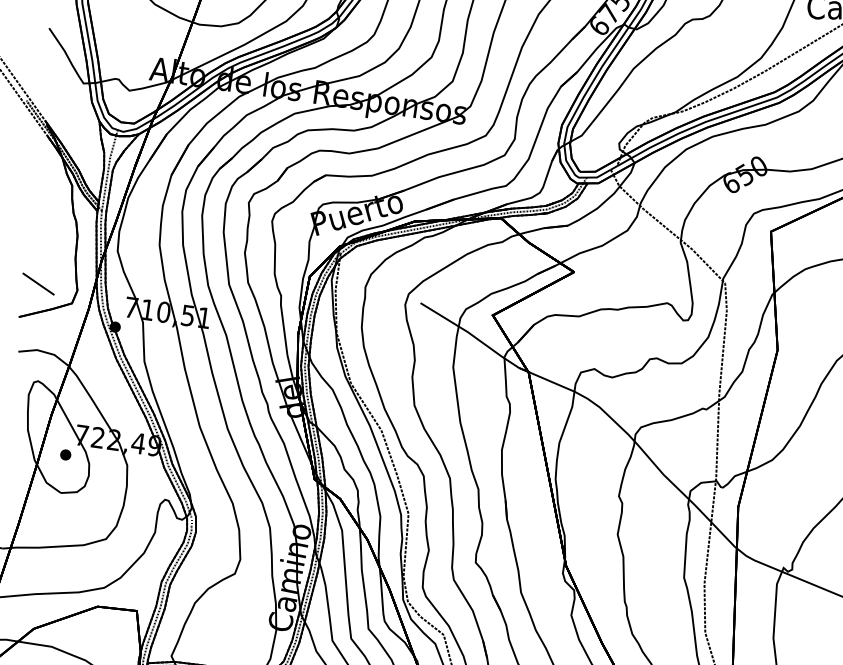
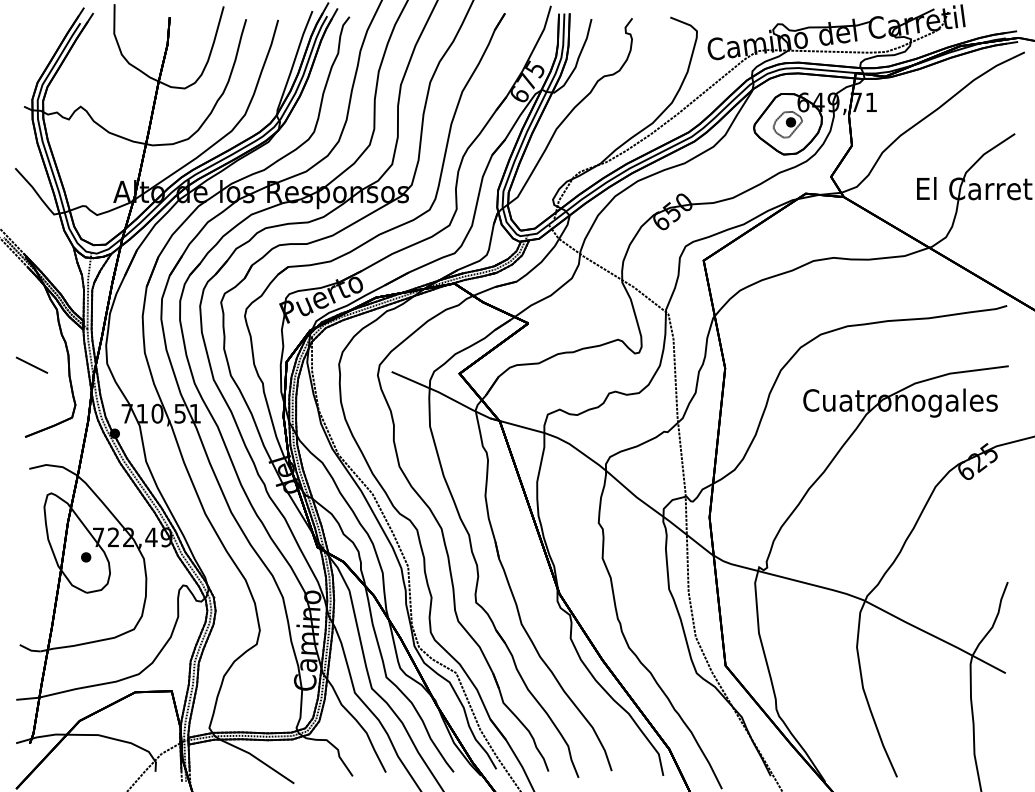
line: (39, 283) -> (32, 364), moved

